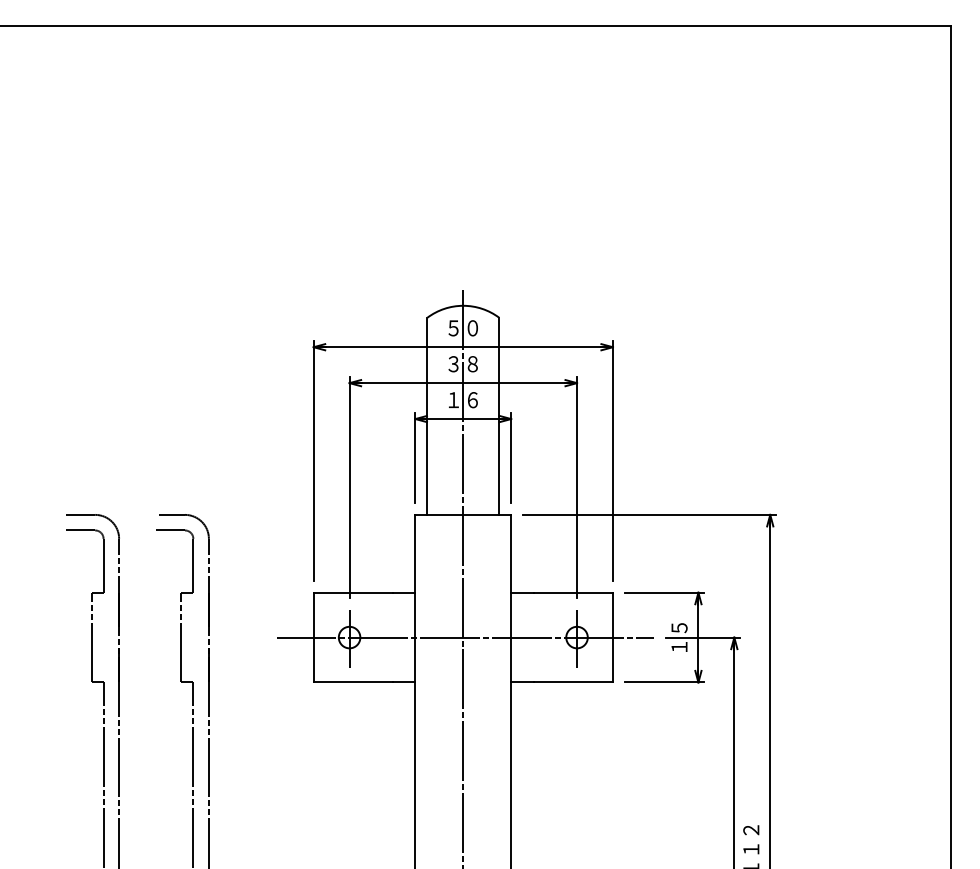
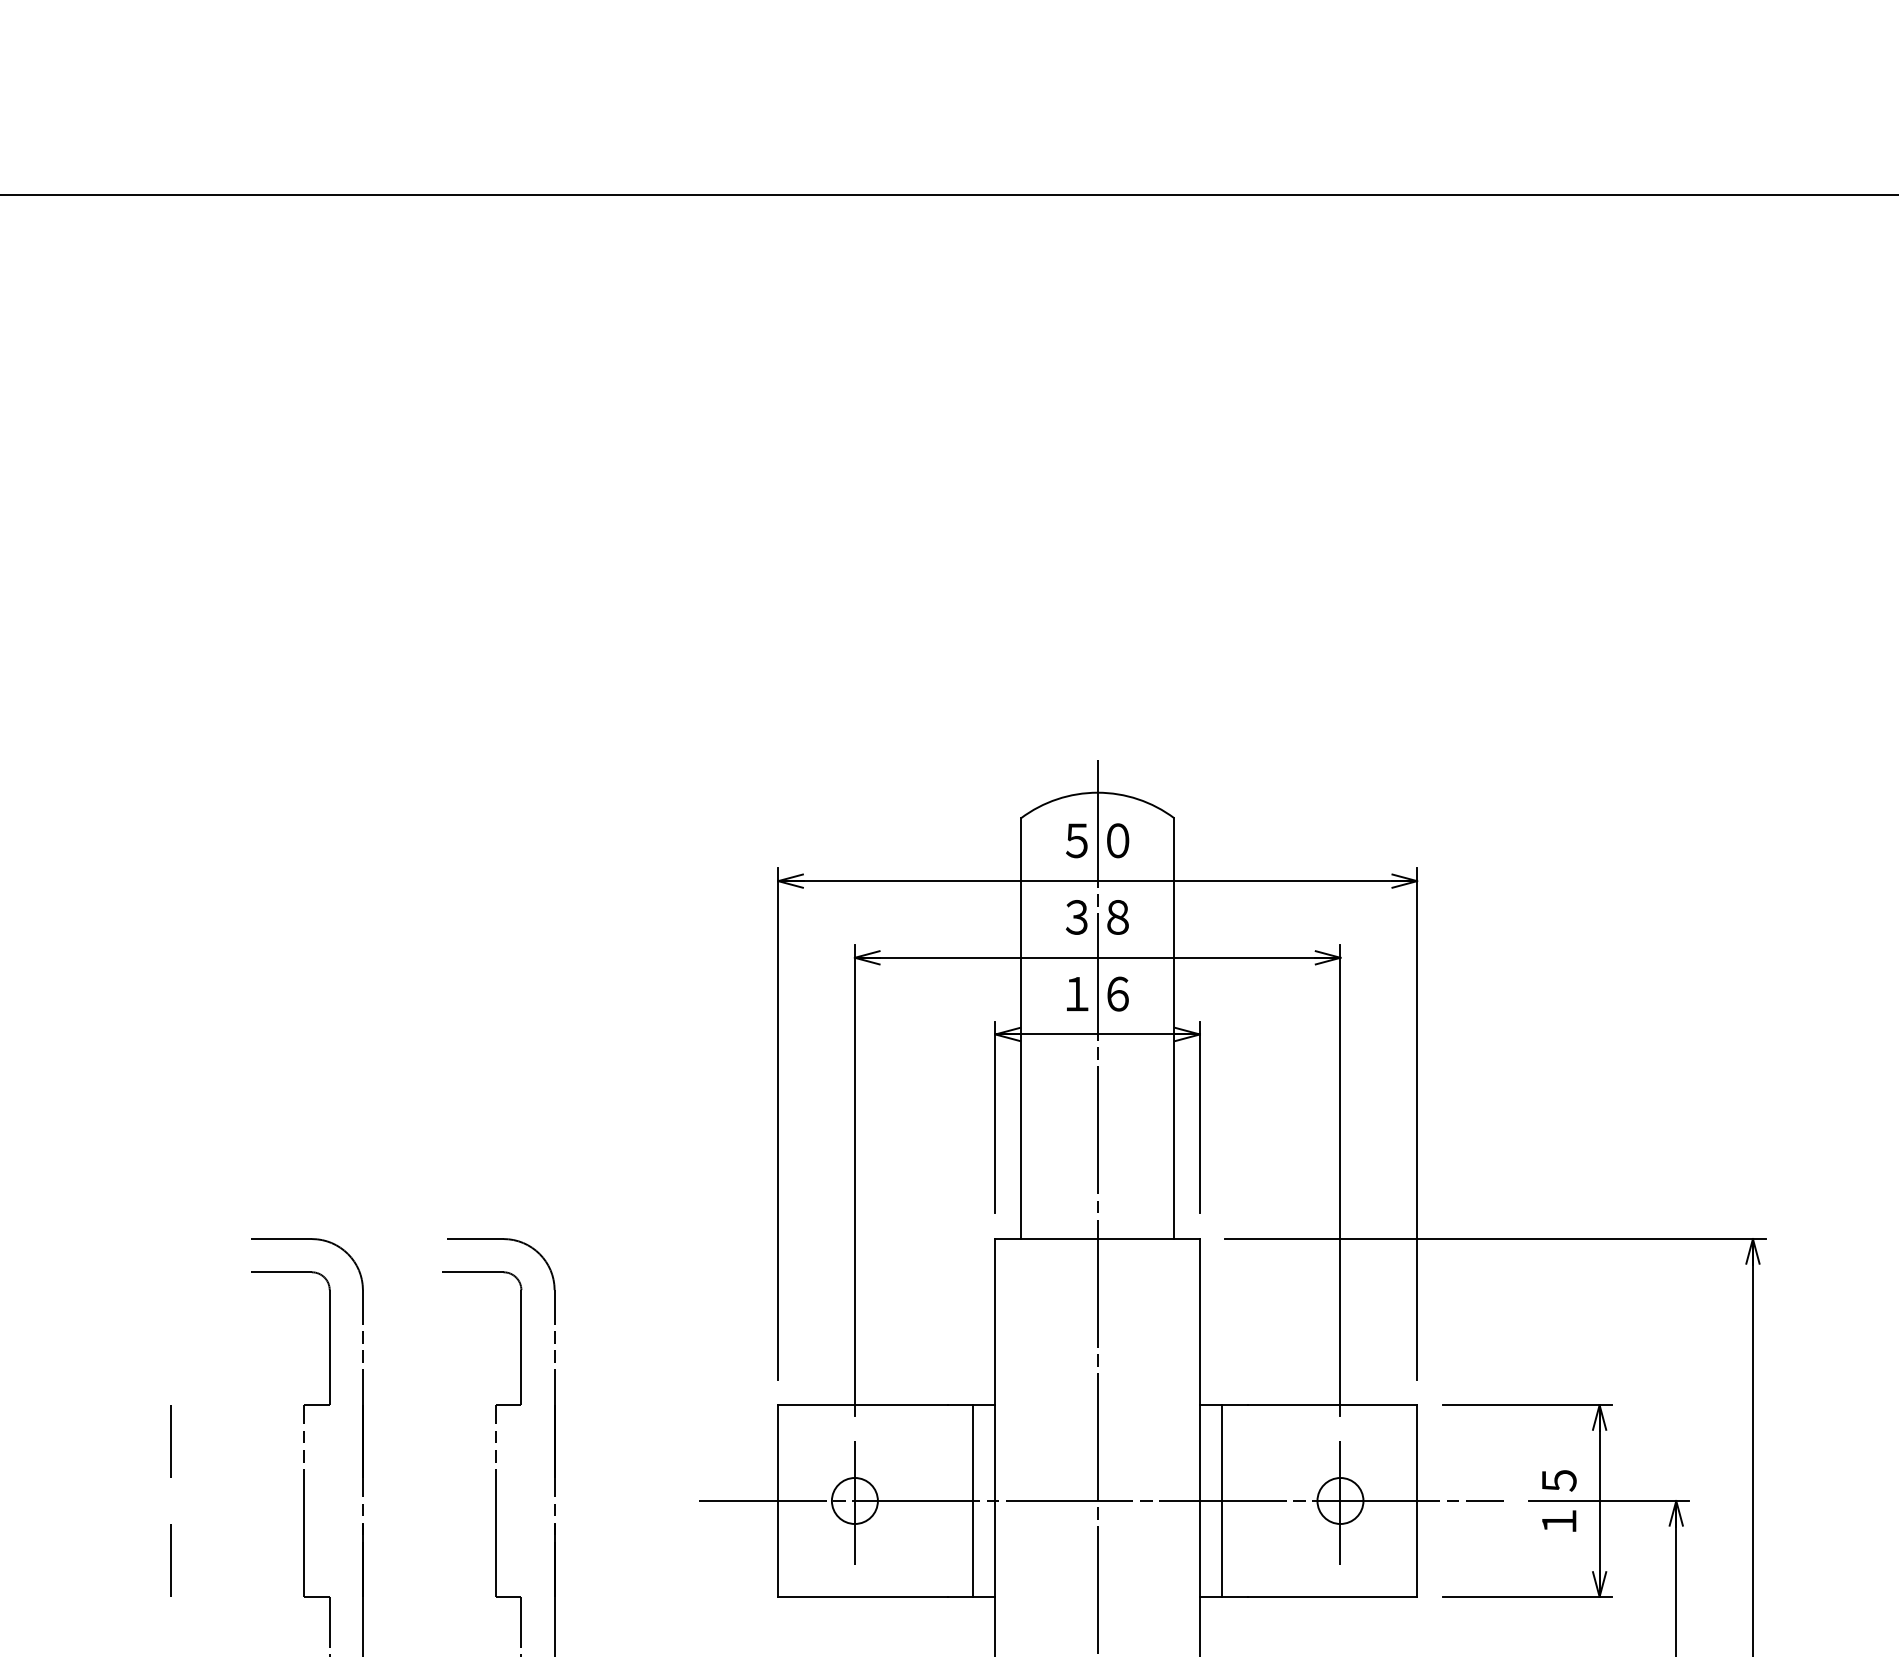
line: (29, 609) -> (171, 1441), added
line: (404, 637) -> (972, 1500), added
line: (521, 637) -> (1221, 1500), added
line: (29, 665) -> (171, 1560), added

